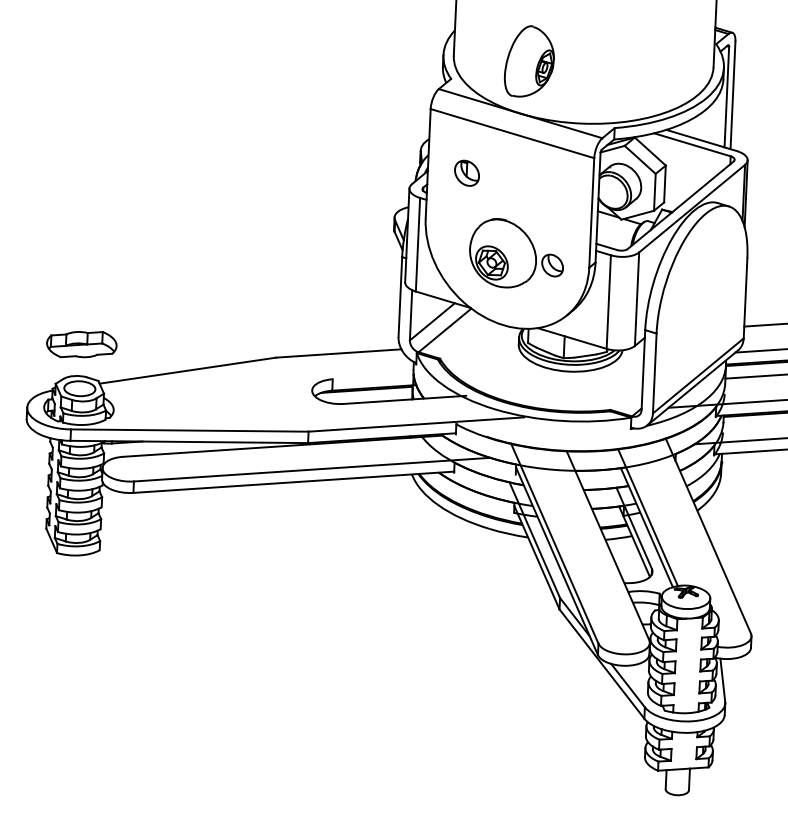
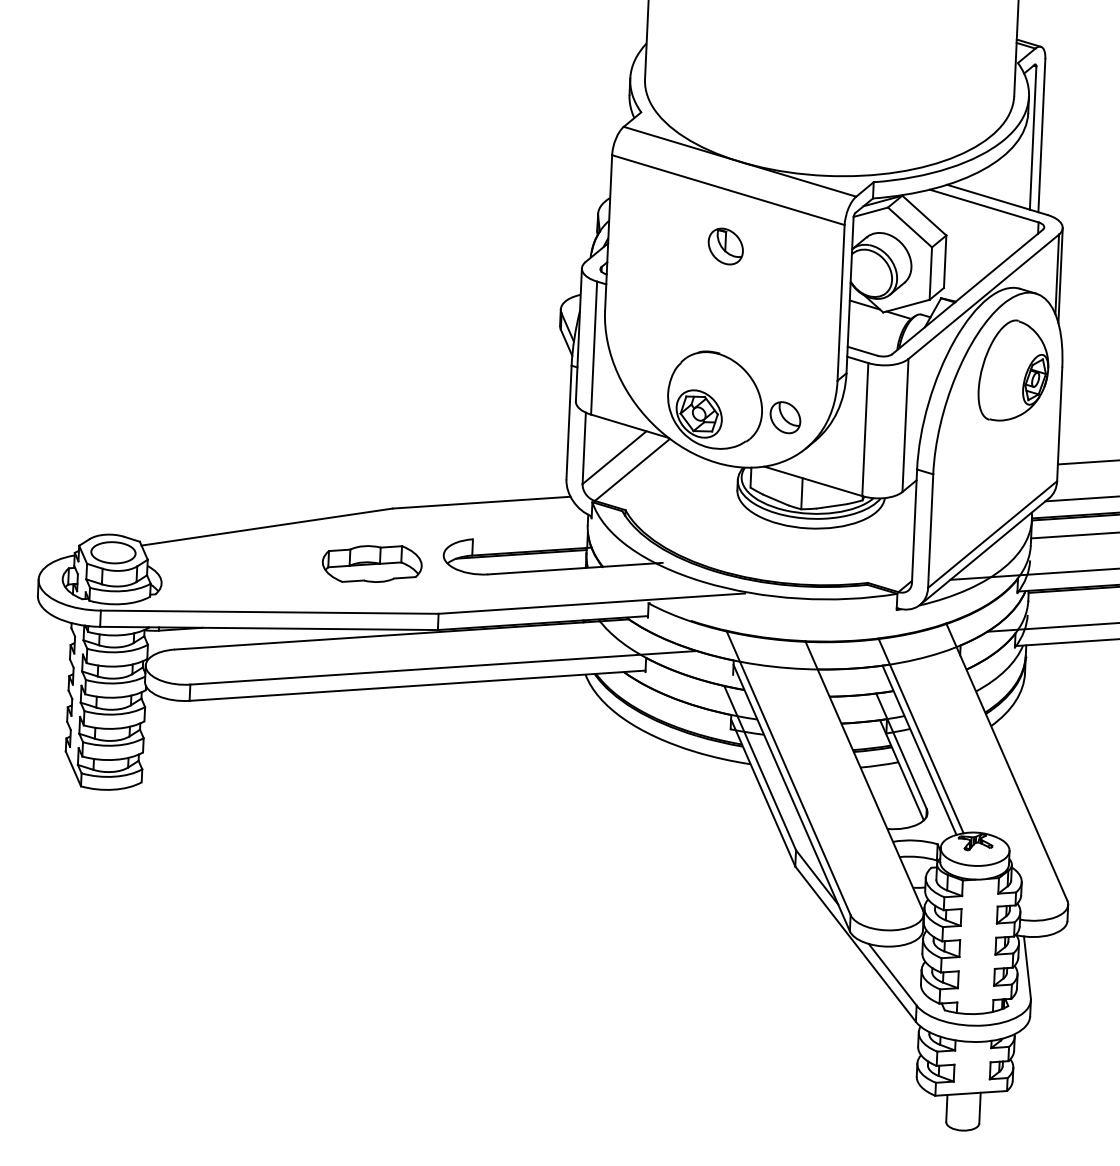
part: (529, 61) -> (1013, 370), moved
part: (466, 173) -> (725, 246), moved
part: (516, 252) -> (734, 399), moved
part: (81, 344) -> (371, 563), moved

